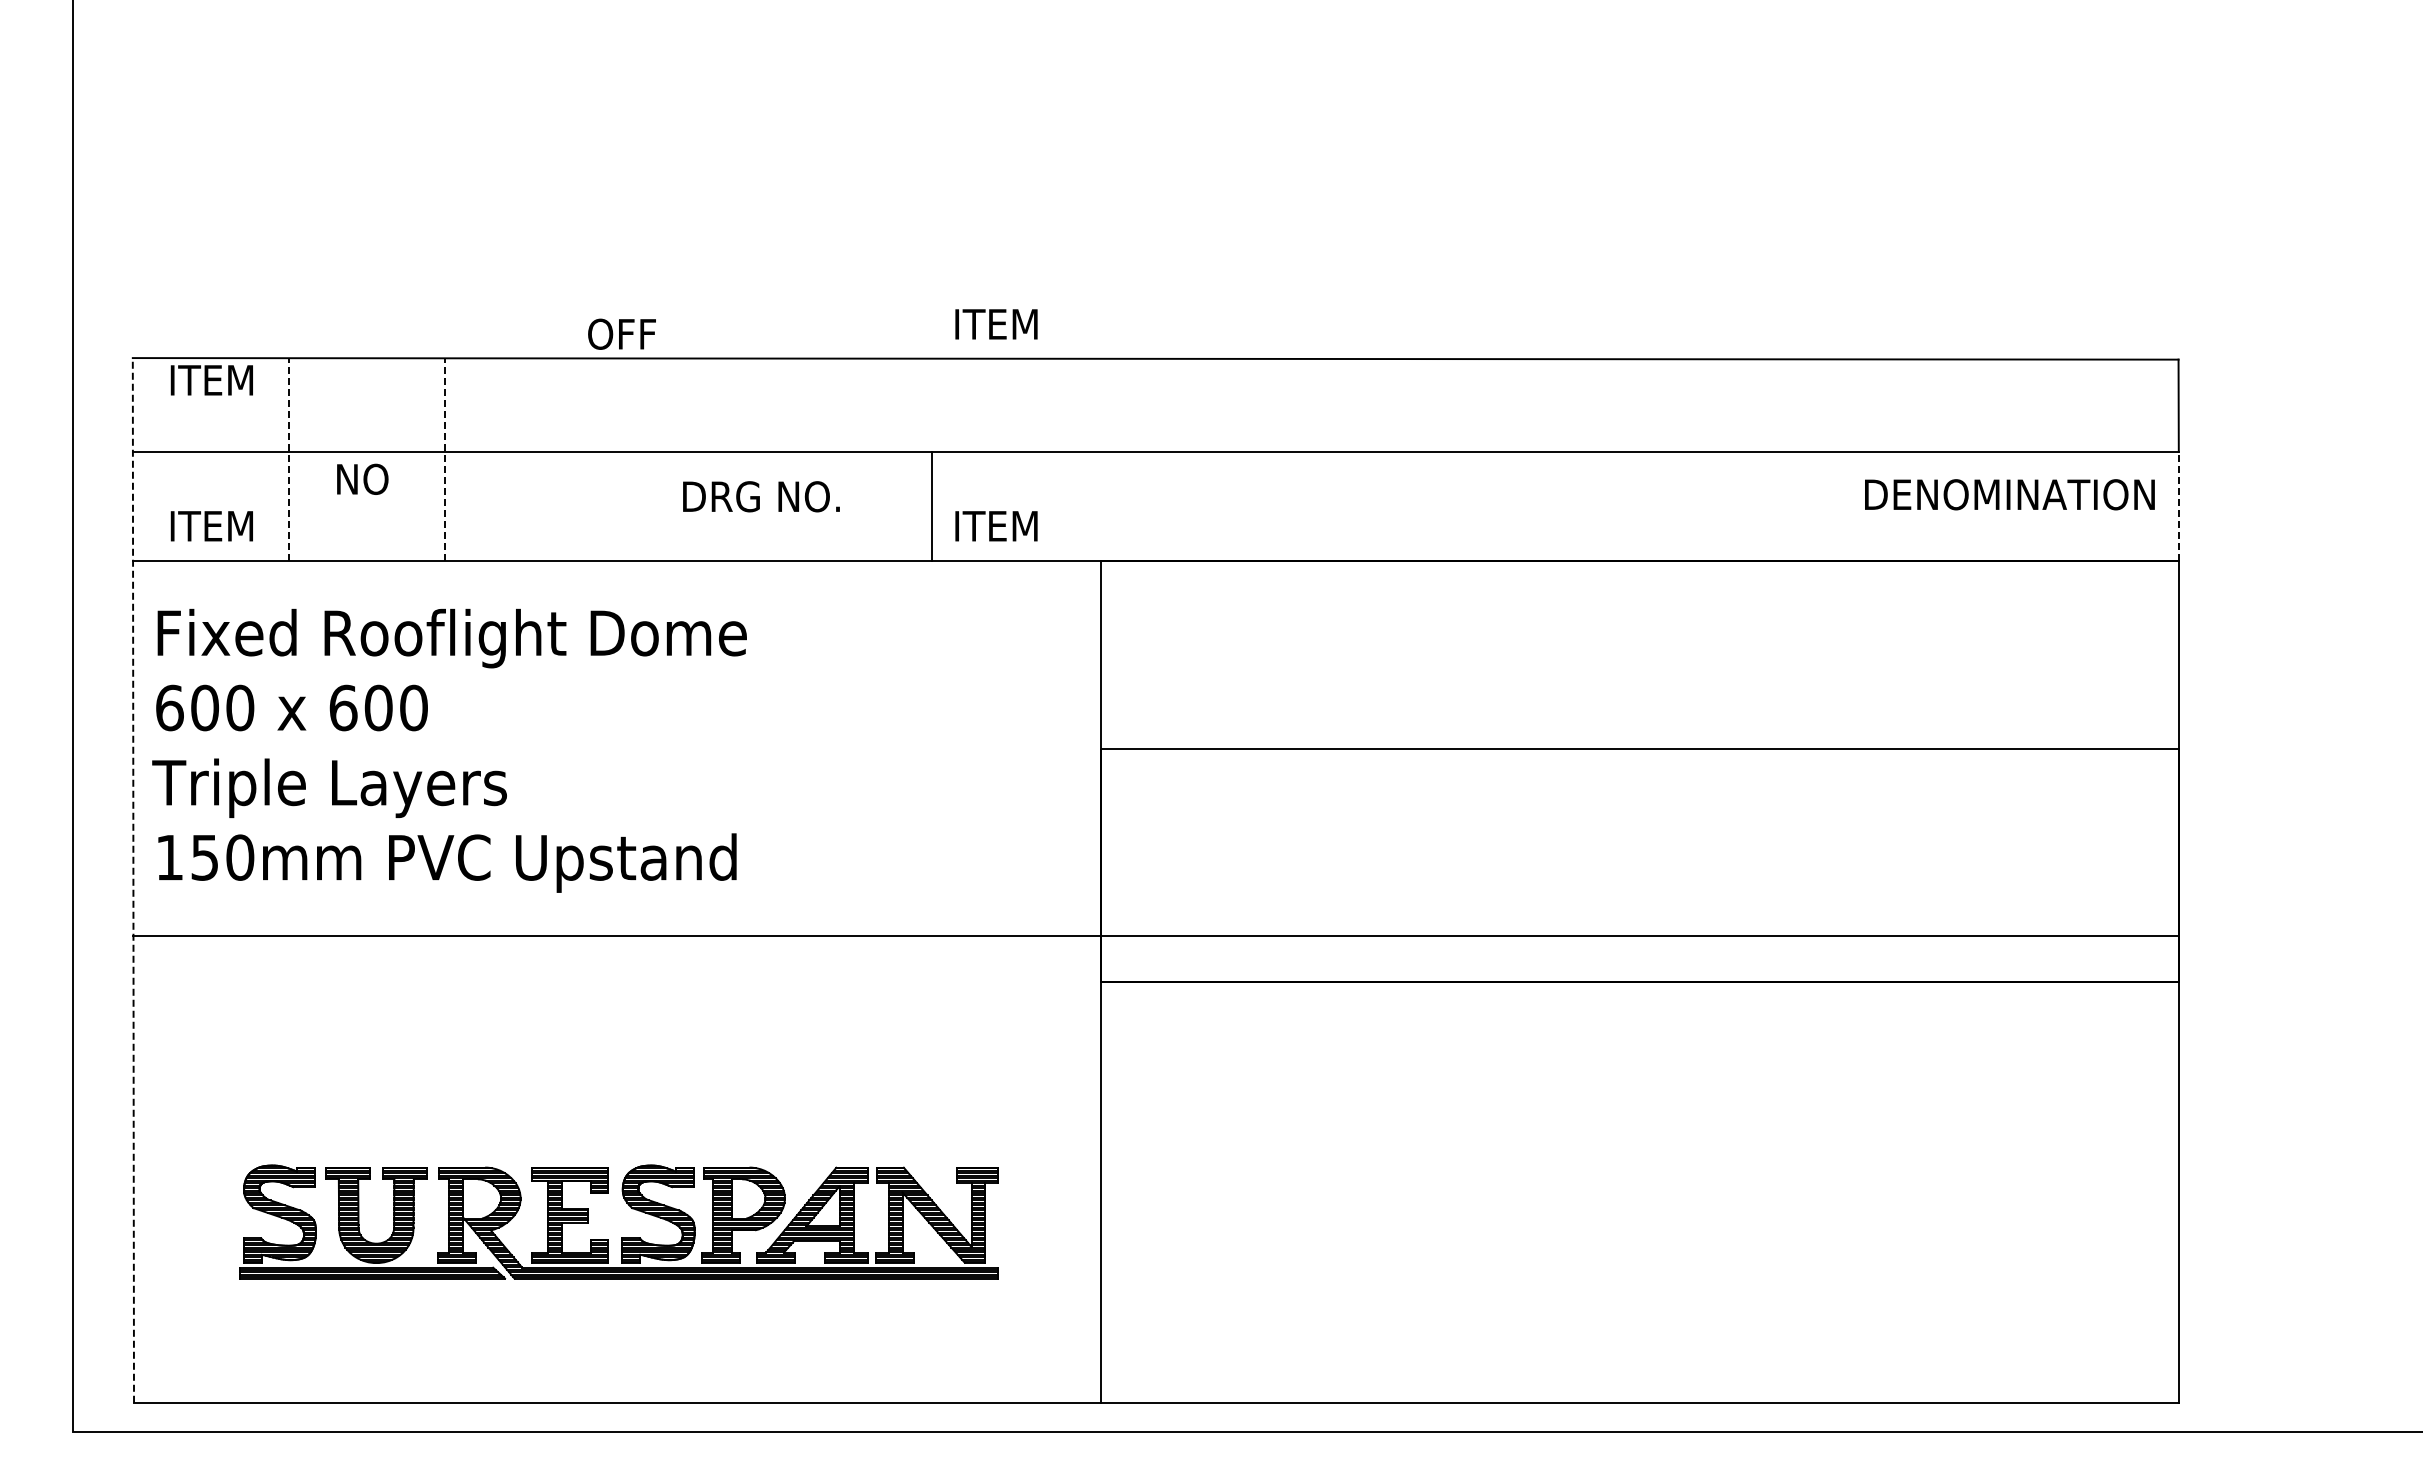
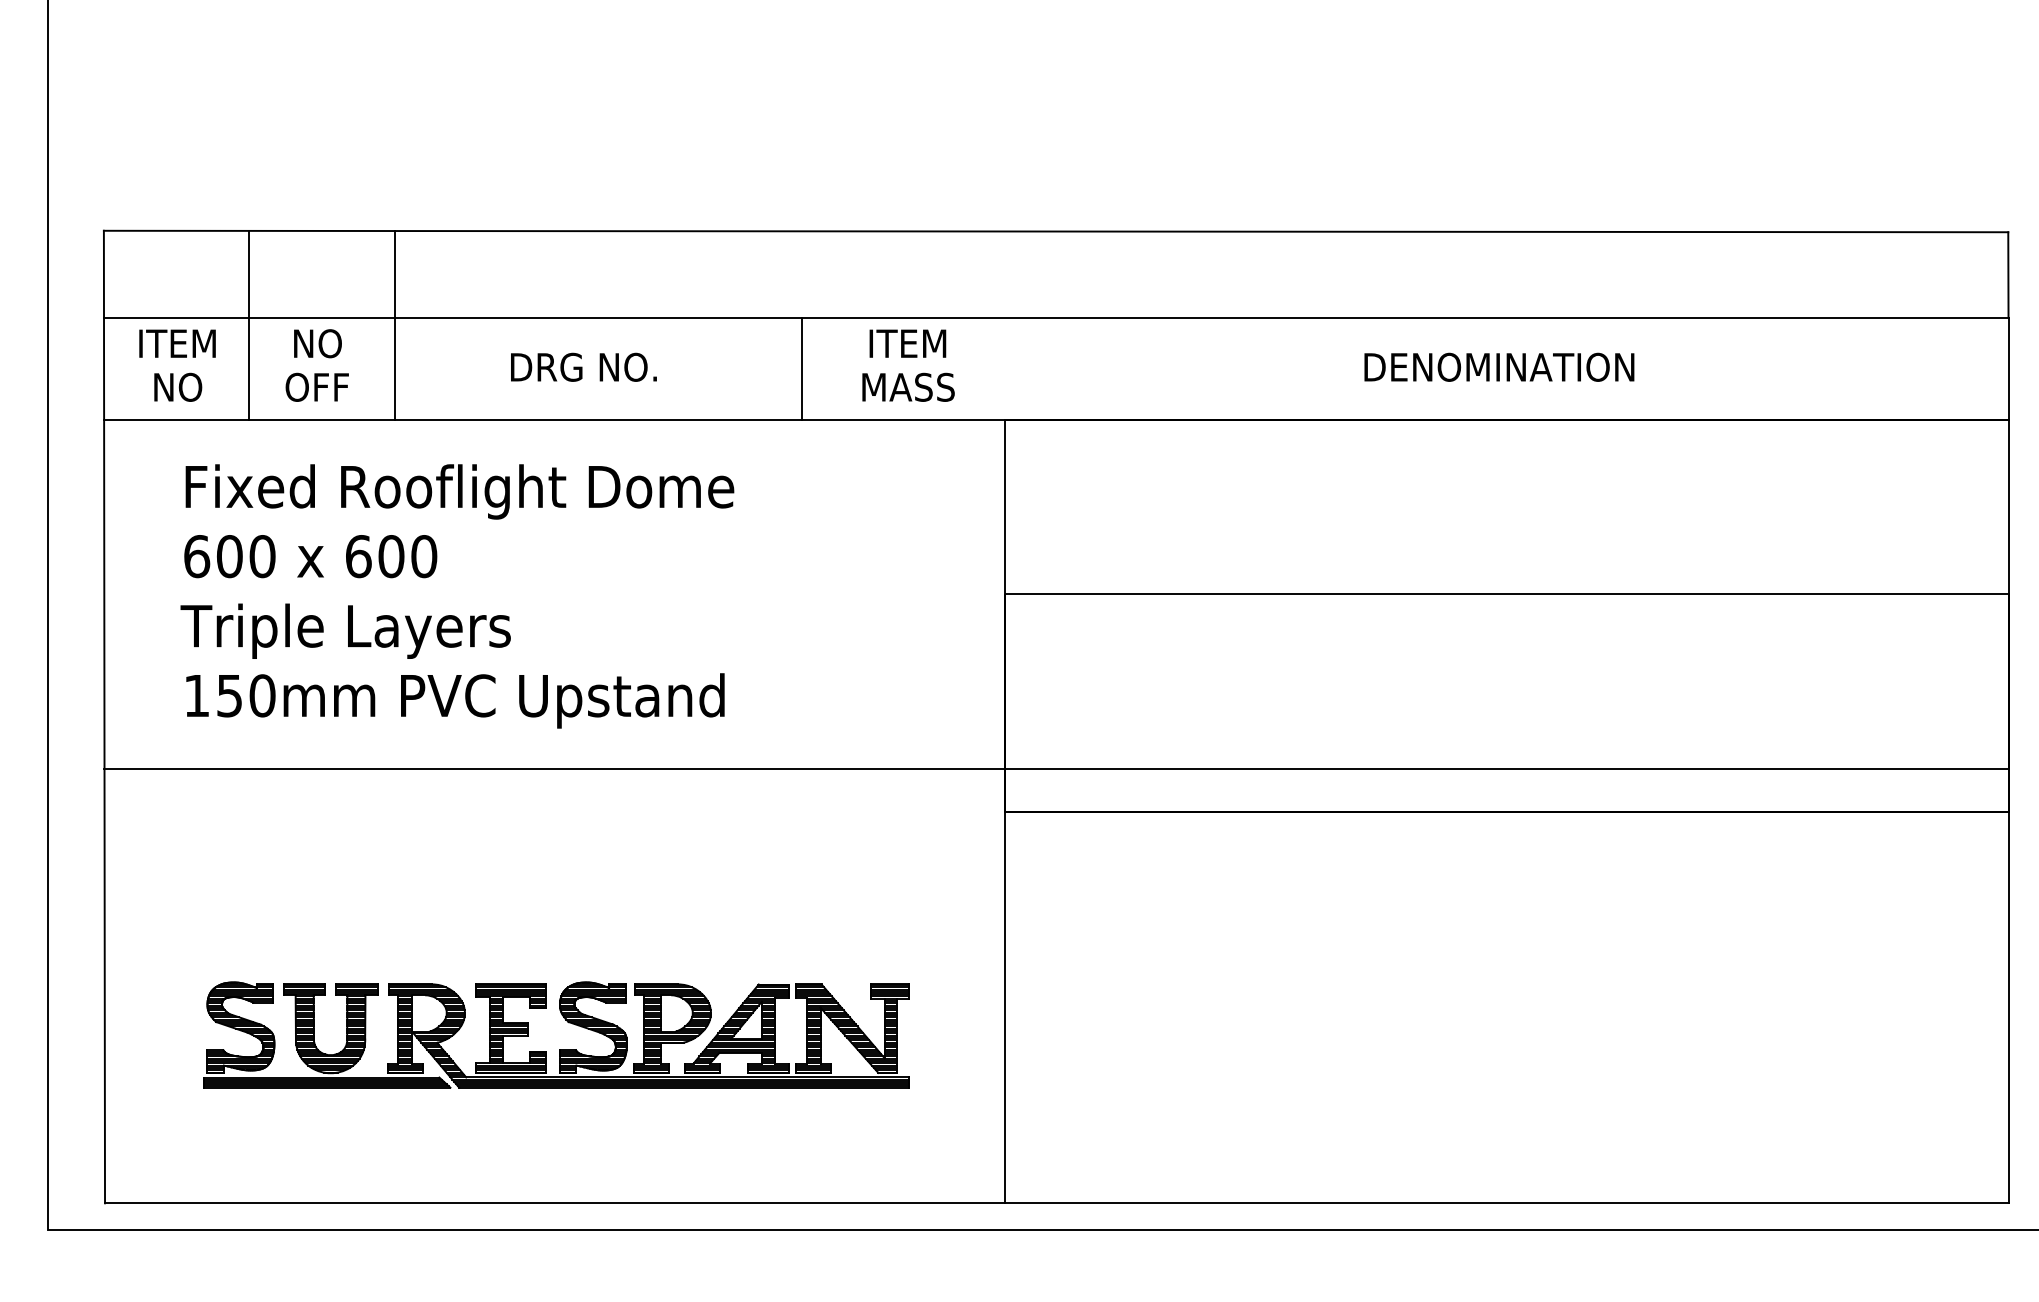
text: (996, 324) -> (907, 343), moved
text: (621, 333) -> (316, 386), moved
text: (211, 380) -> (177, 343), moved
line: (289, 459) -> (249, 325), dashed -> solid
line: (445, 459) -> (394, 325), dashed -> solid
text: (2009, 494) -> (1499, 367), moved
text: (761, 496) -> (583, 367), moved
line: (931, 506) -> (801, 368), moved
line: (2178, 506) -> (2008, 368), dashed -> solid
text: (211, 525) -> (177, 386), ITEM -> NO
text: (996, 525) -> (907, 386), ITEM -> MASS
text: (449, 750) -> (457, 596), moved
line: (133, 879) -> (104, 716), dashed -> solid

